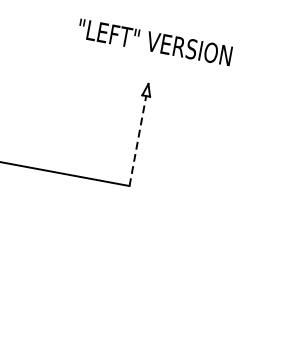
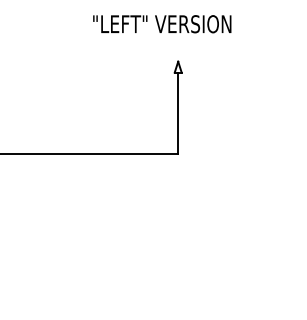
text: (155, 42) -> (162, 24), moved
line: (138, 141) -> (178, 113), dashed -> solid

